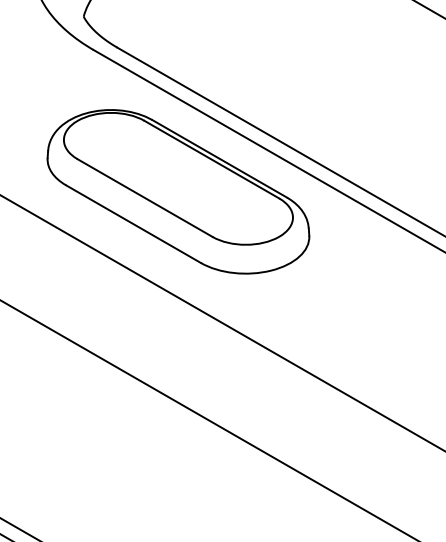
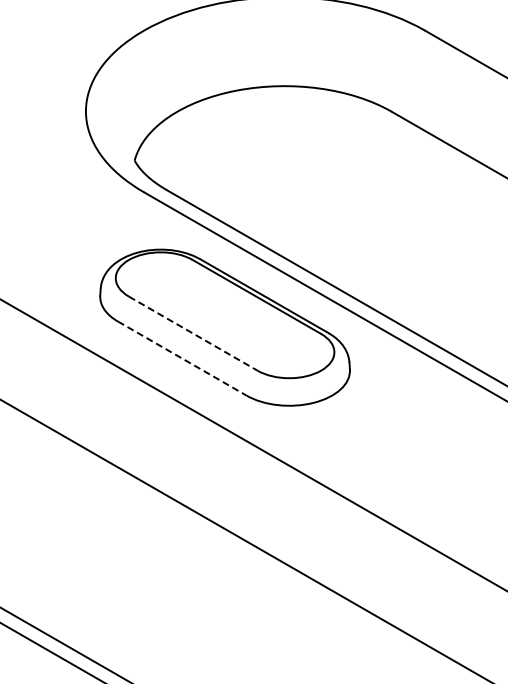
line: (145, 197) -> (193, 333), solid -> dashed
line: (133, 224) -> (182, 358), solid -> dashed

